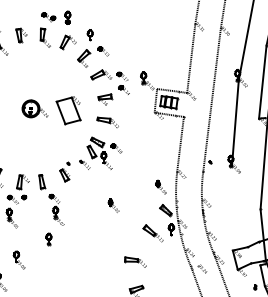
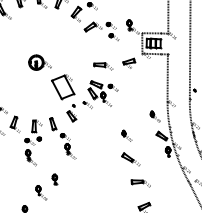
part: (105, 99) -> (129, 63), moved
part: (68, 110) -> (63, 86), moved
part: (113, 205) -> (126, 135), moved
part: (152, 233) -> (130, 159), moved
part: (48, 239) -> (54, 179), moved

